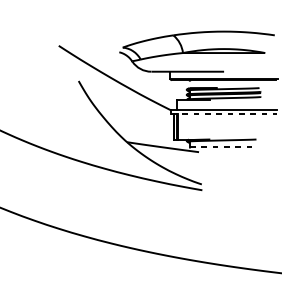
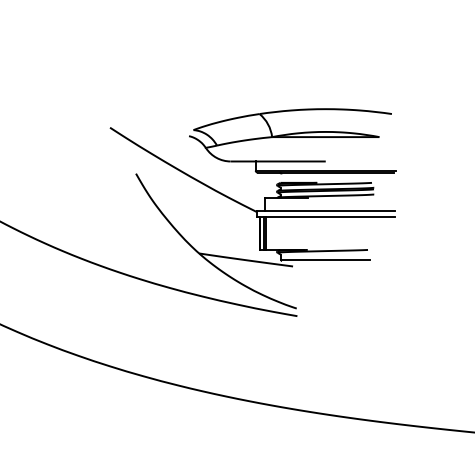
line: (224, 113) -> (326, 216), dashed -> solid
line: (224, 147) -> (326, 260), dashed -> solid

